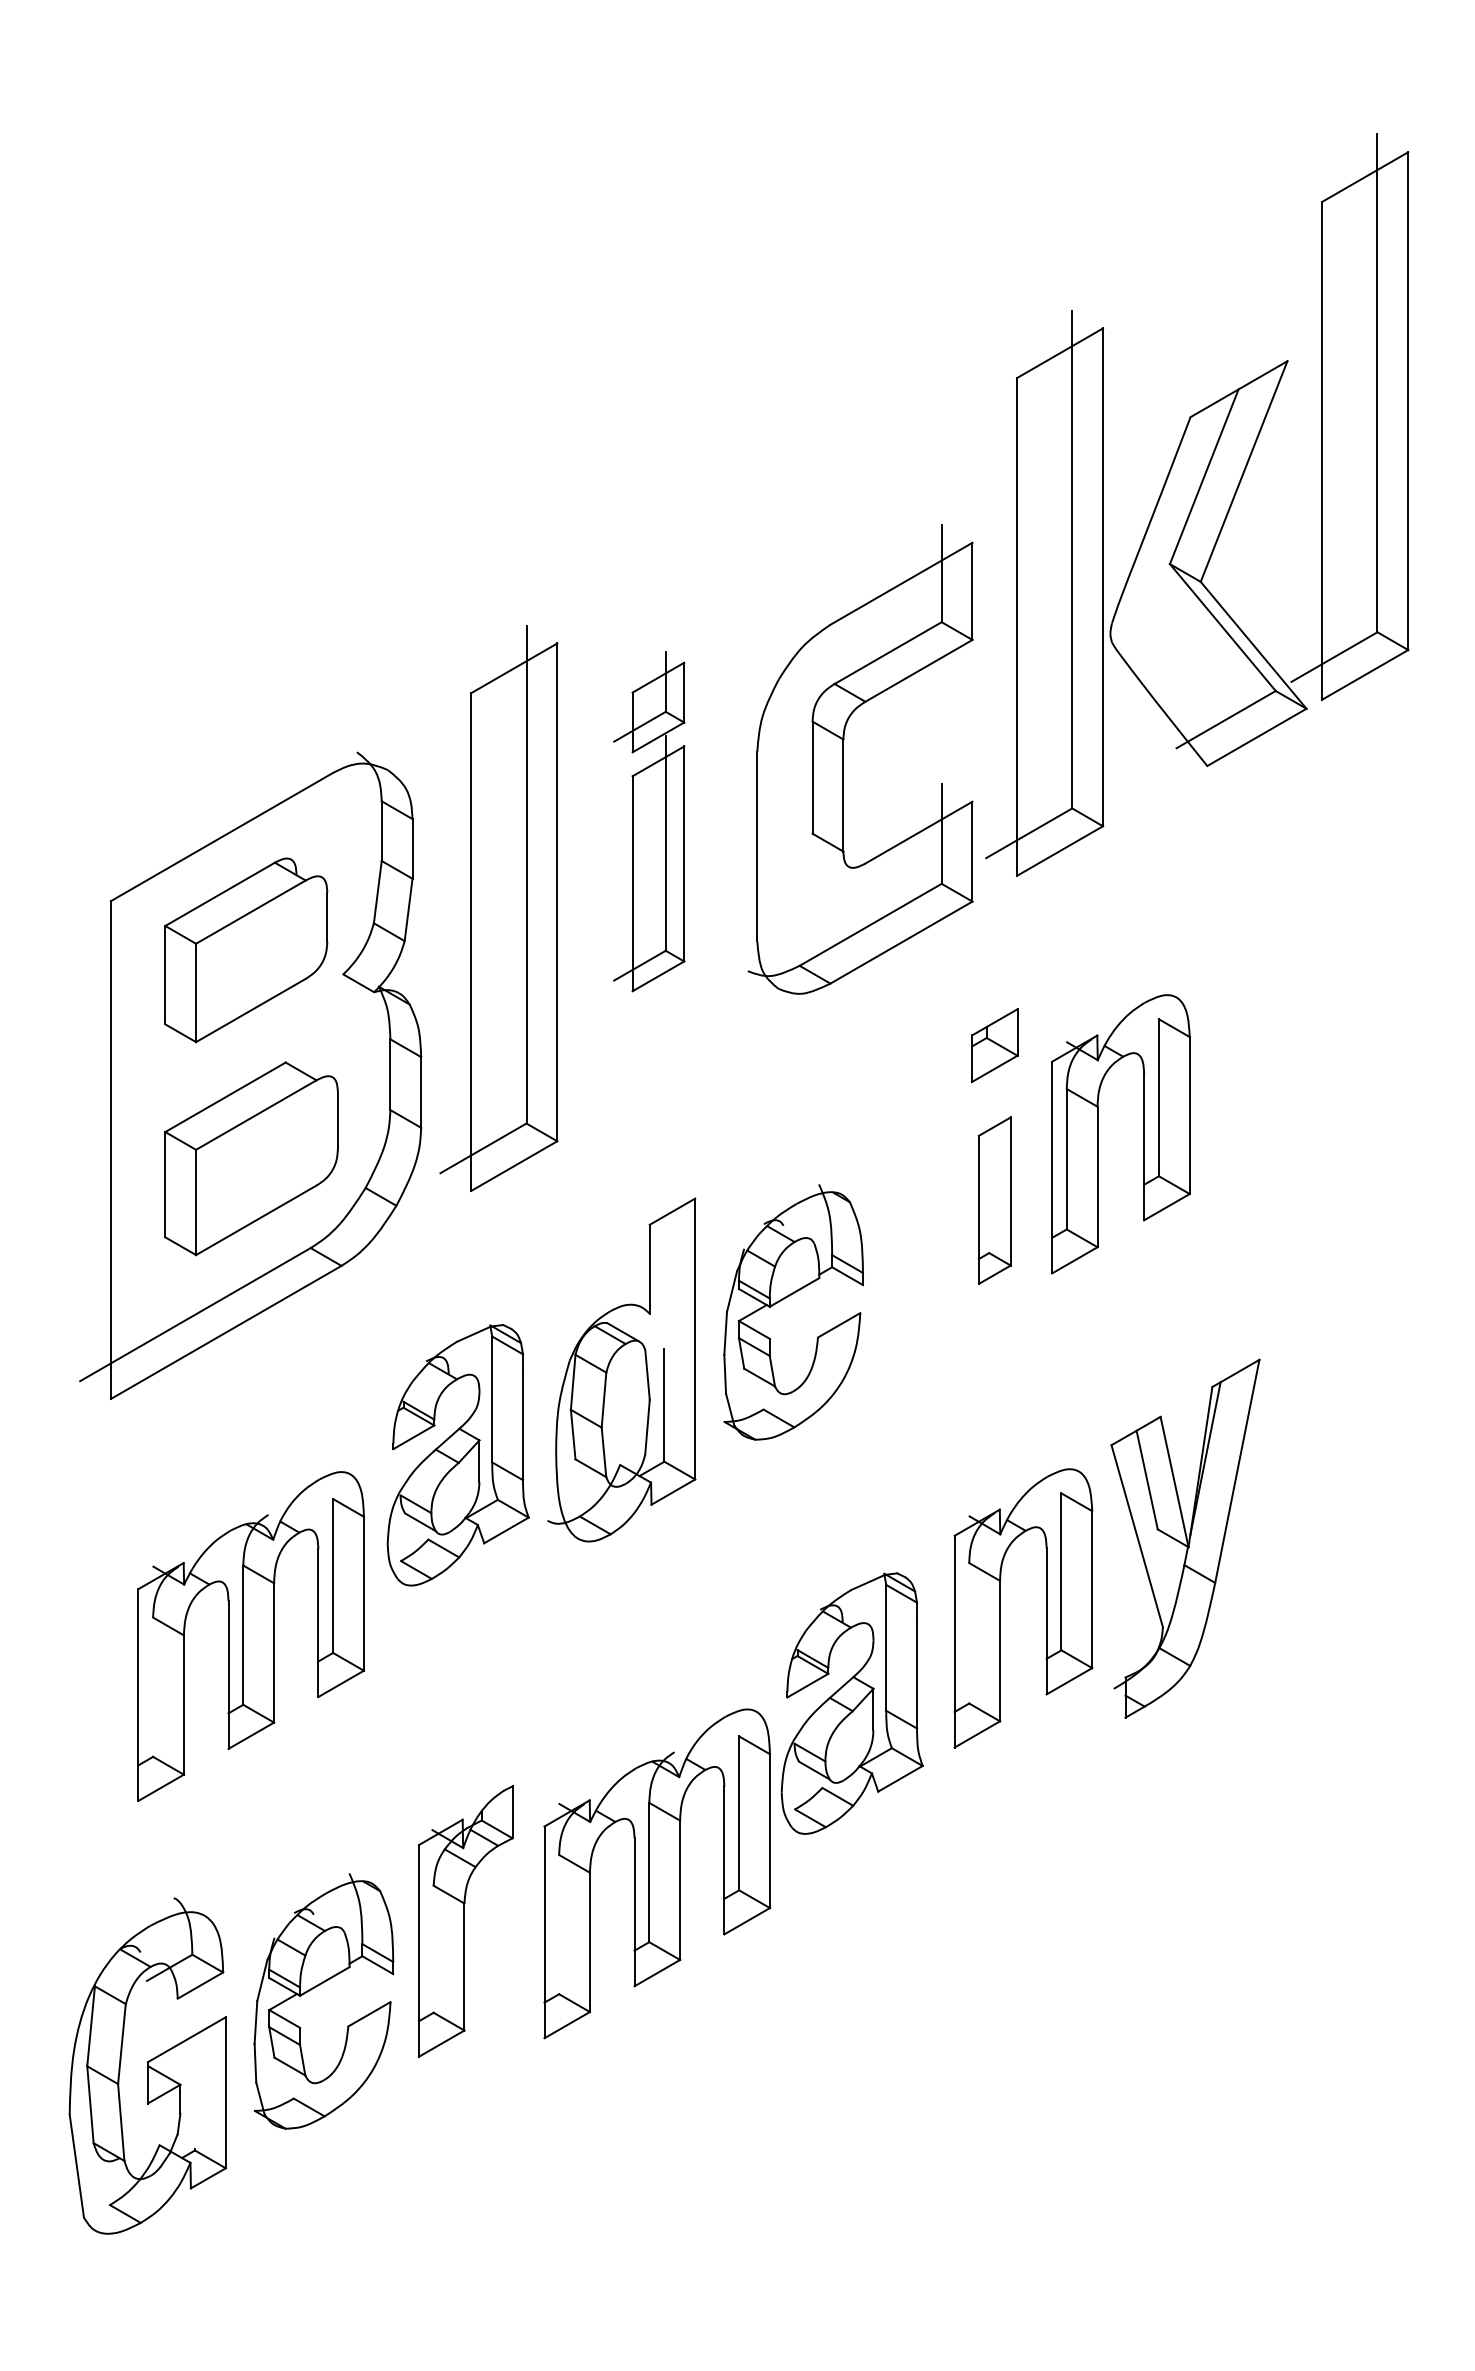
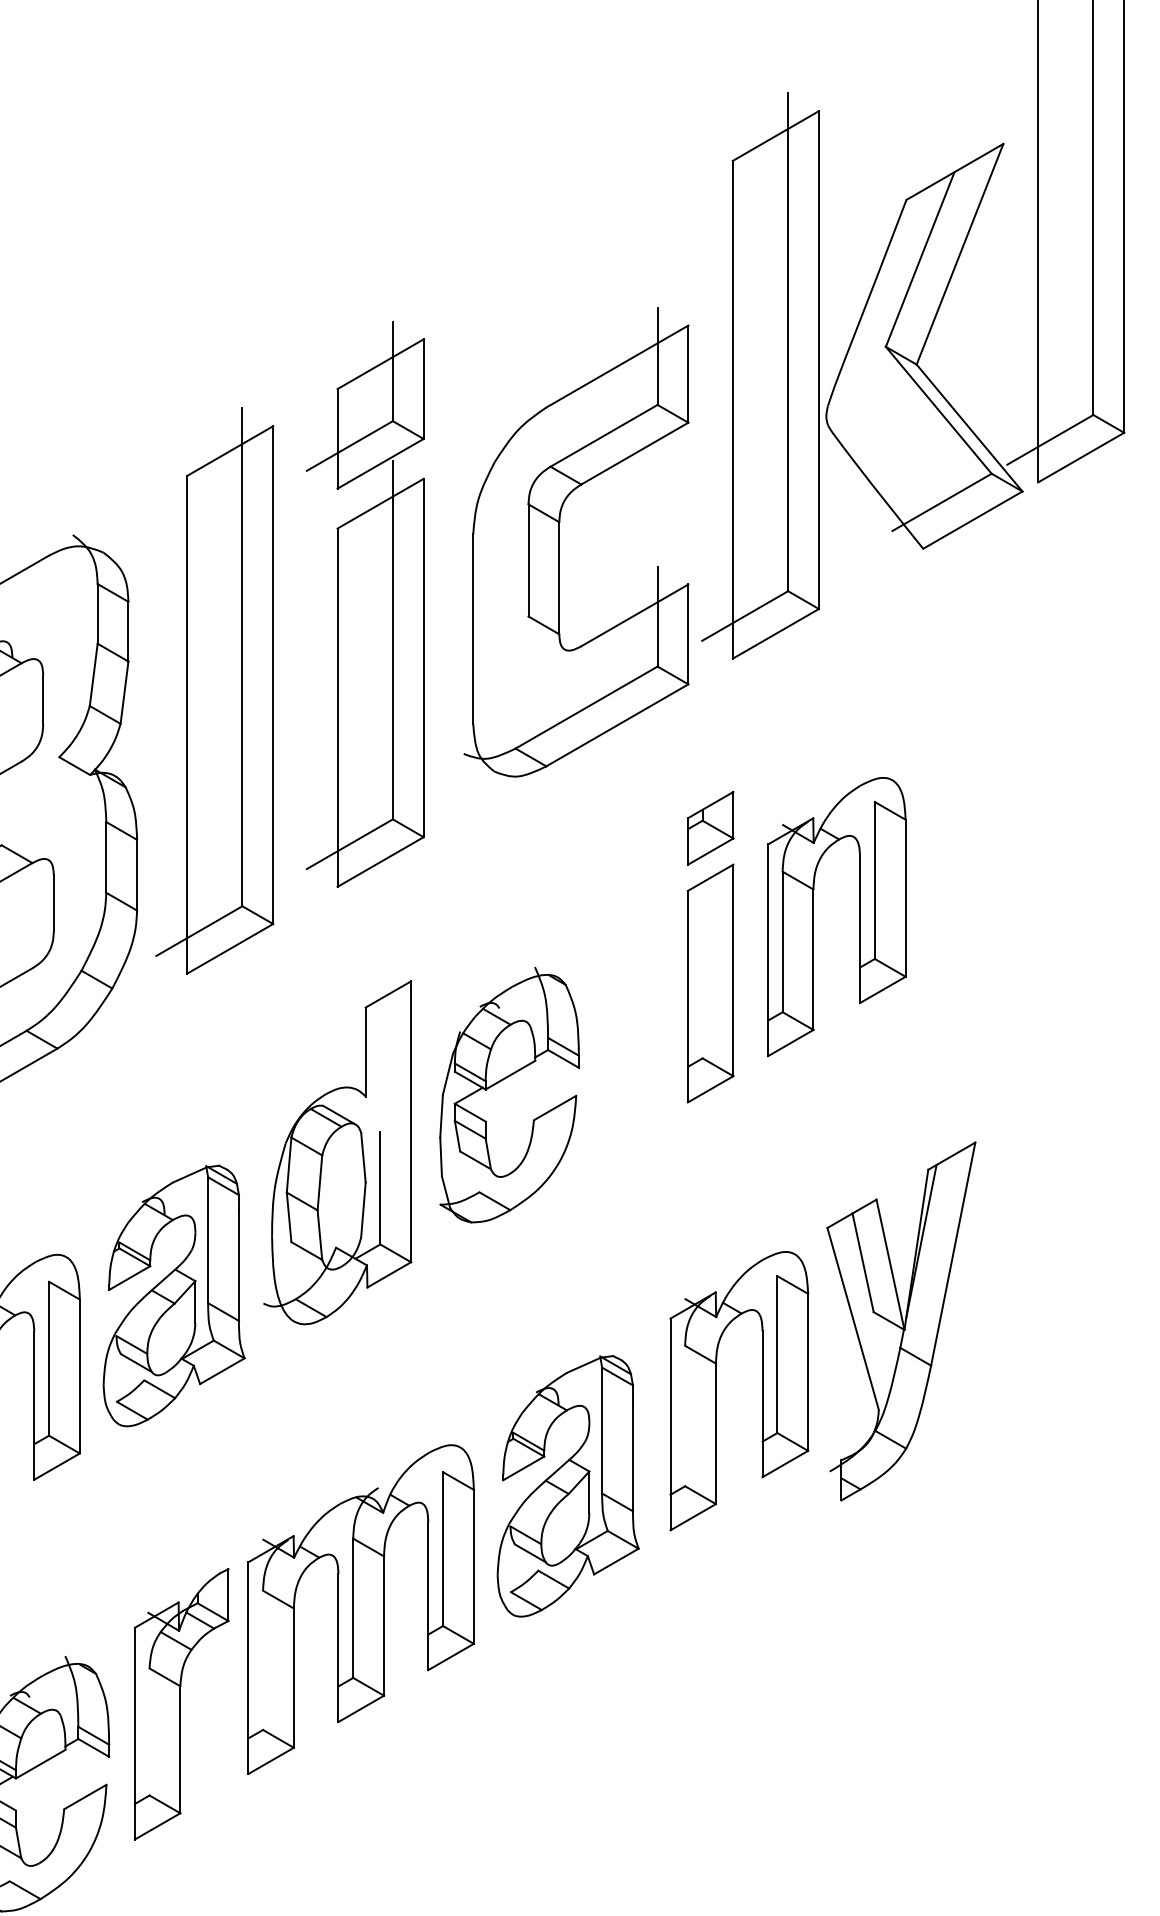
part: (648, 821) -> (364, 604), size x1.67
part: (994, 1200) -> (710, 983), size x1.43
part: (457, 1455) -> (173, 1296), moved
part: (656, 1873) -> (360, 1609), moved

